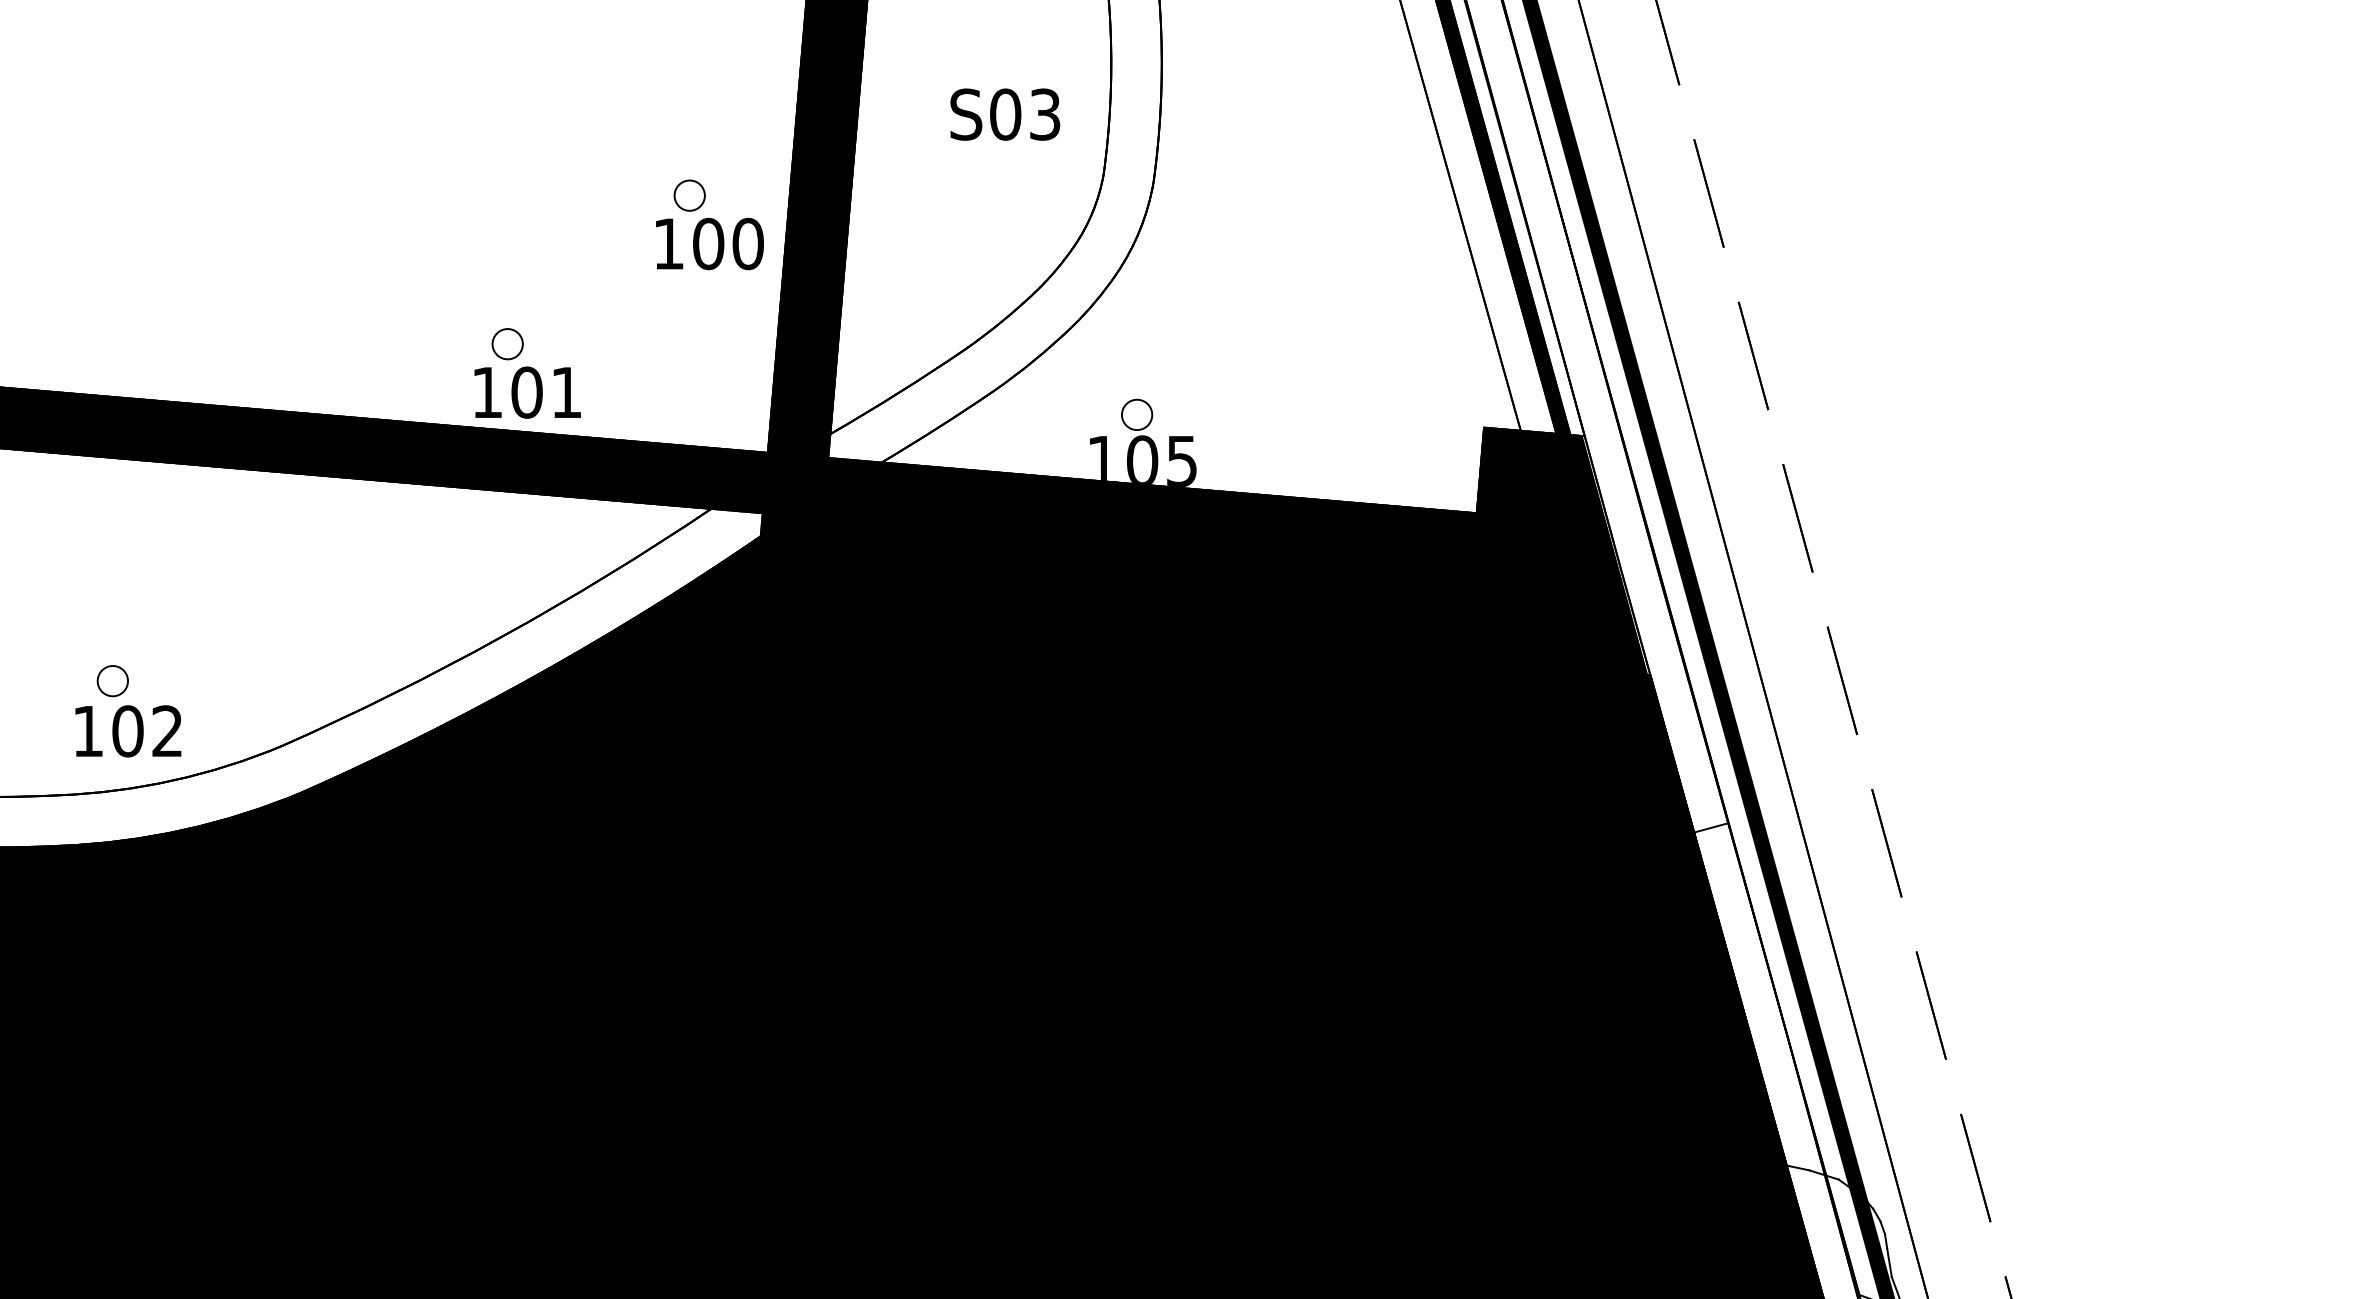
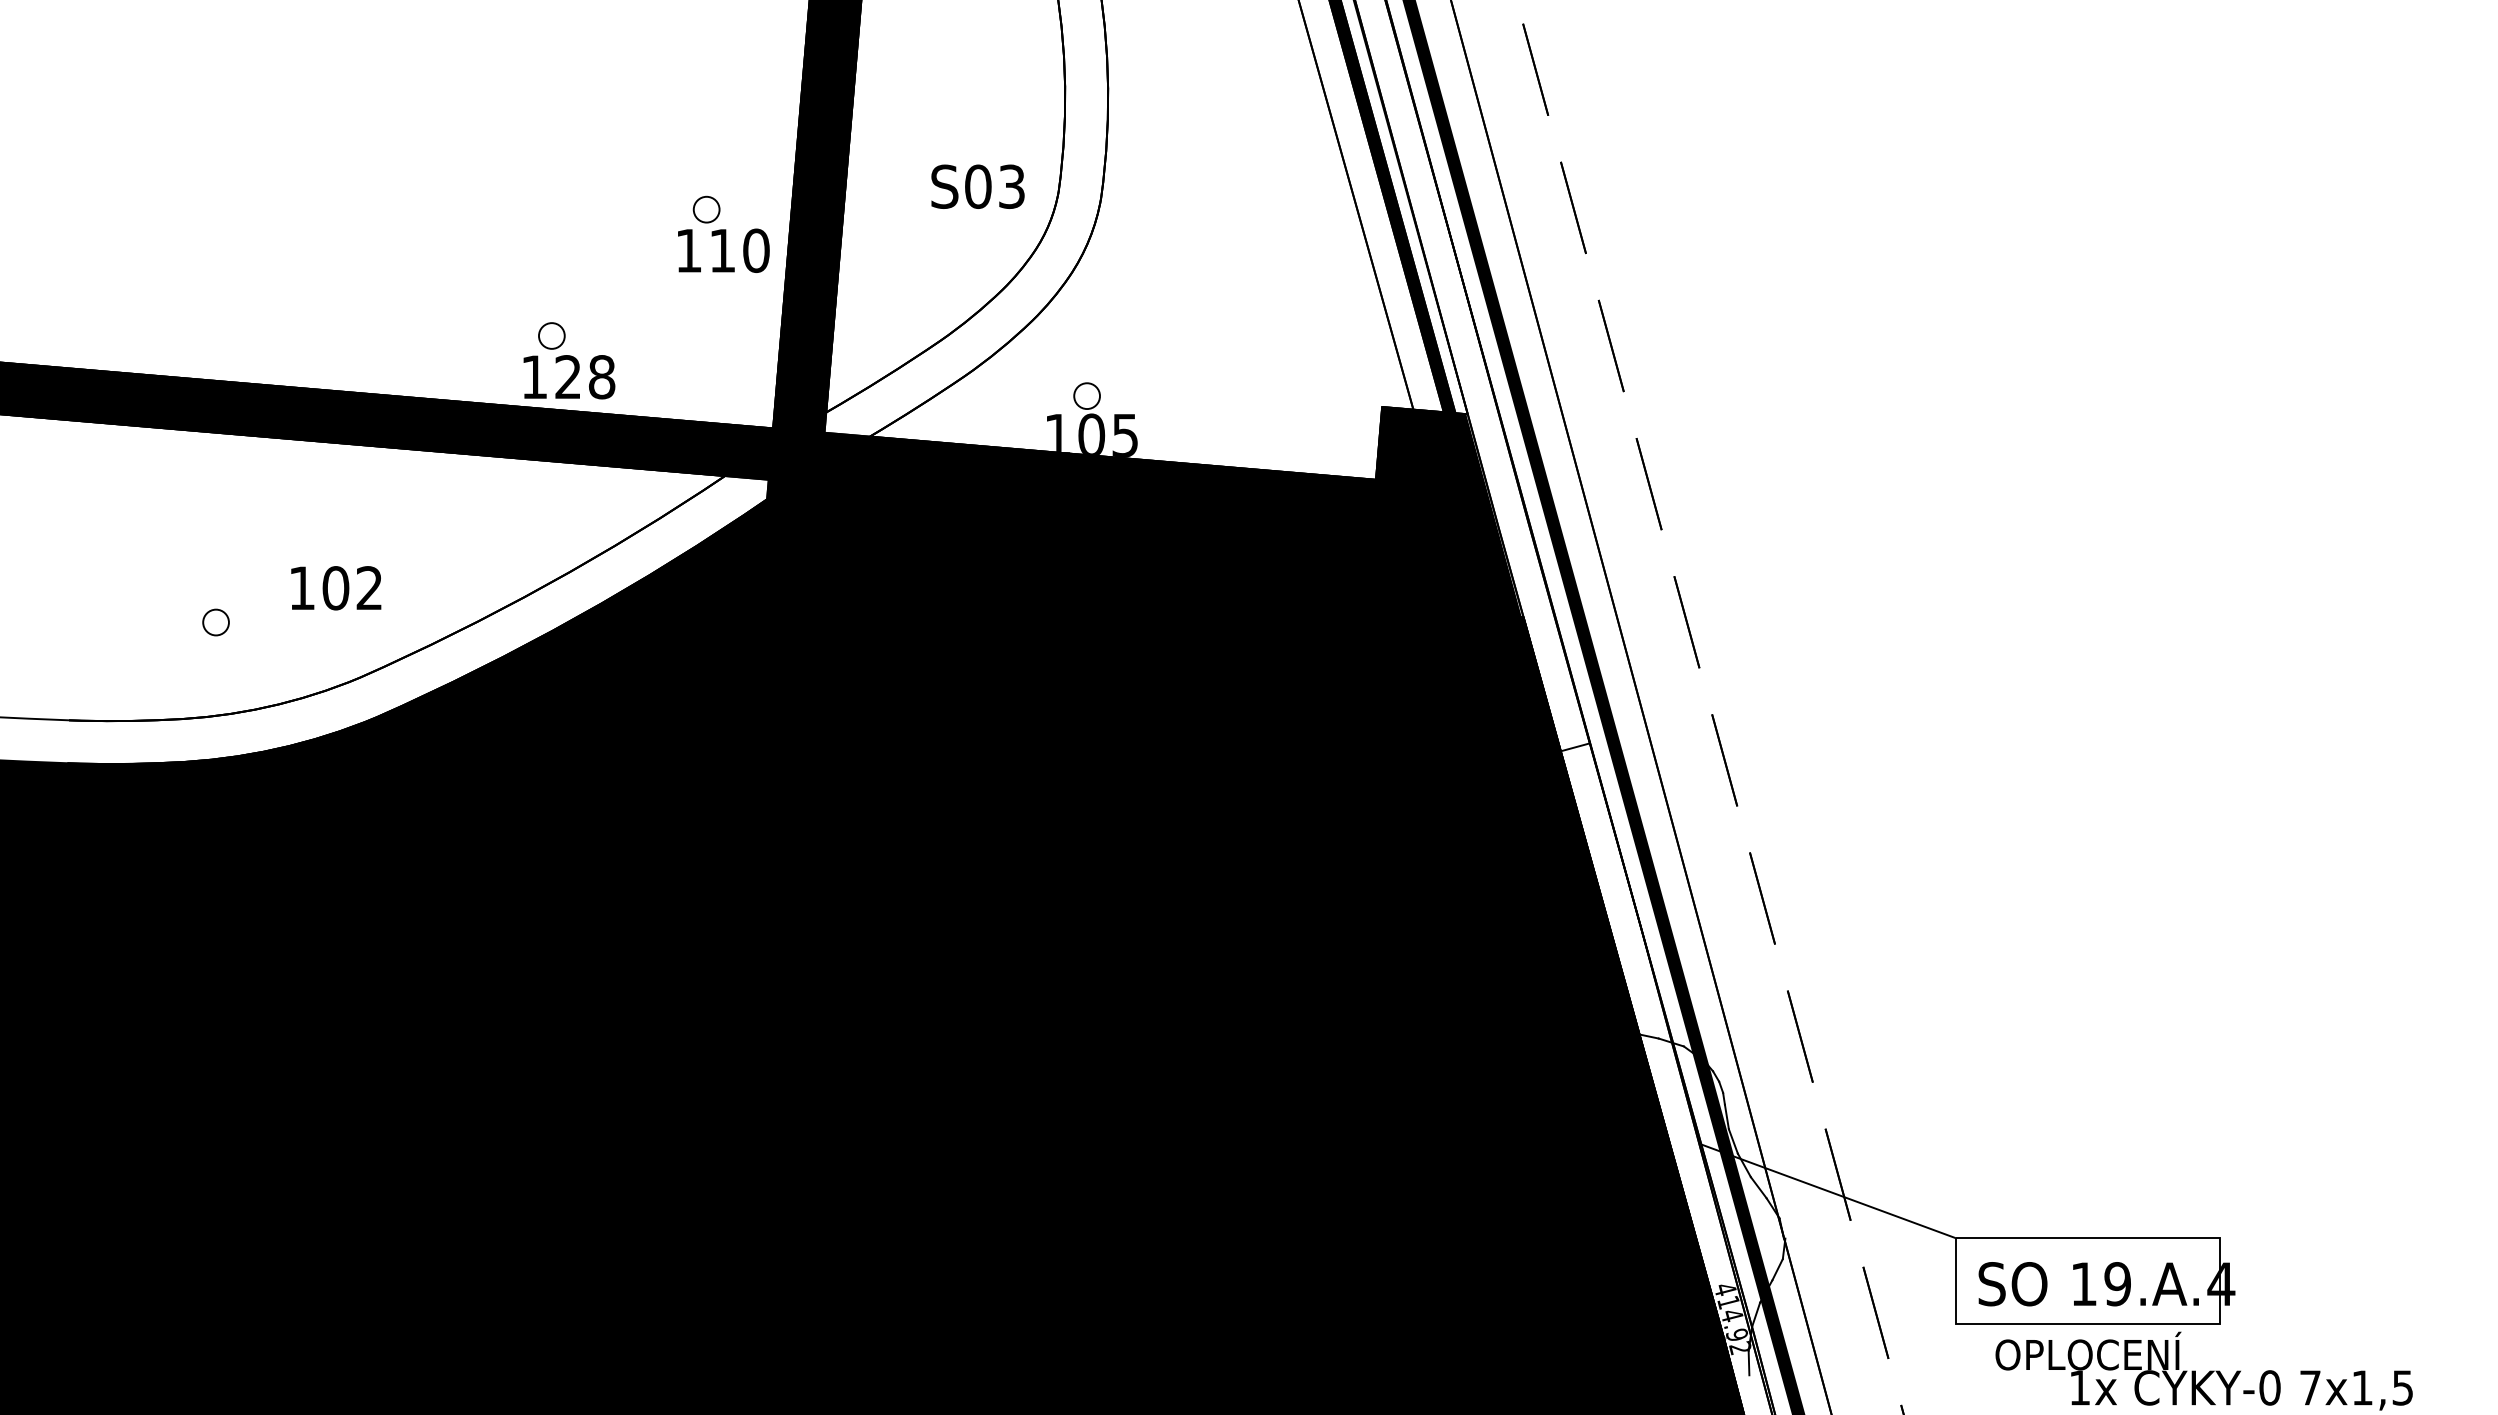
text: (1004, 114) -> (977, 186), moved
text: (708, 243) -> (722, 250), 100 -> 110
text: (547, 392) -> (585, 377), 101 -> 128
text: (128, 731) -> (336, 588), moved

